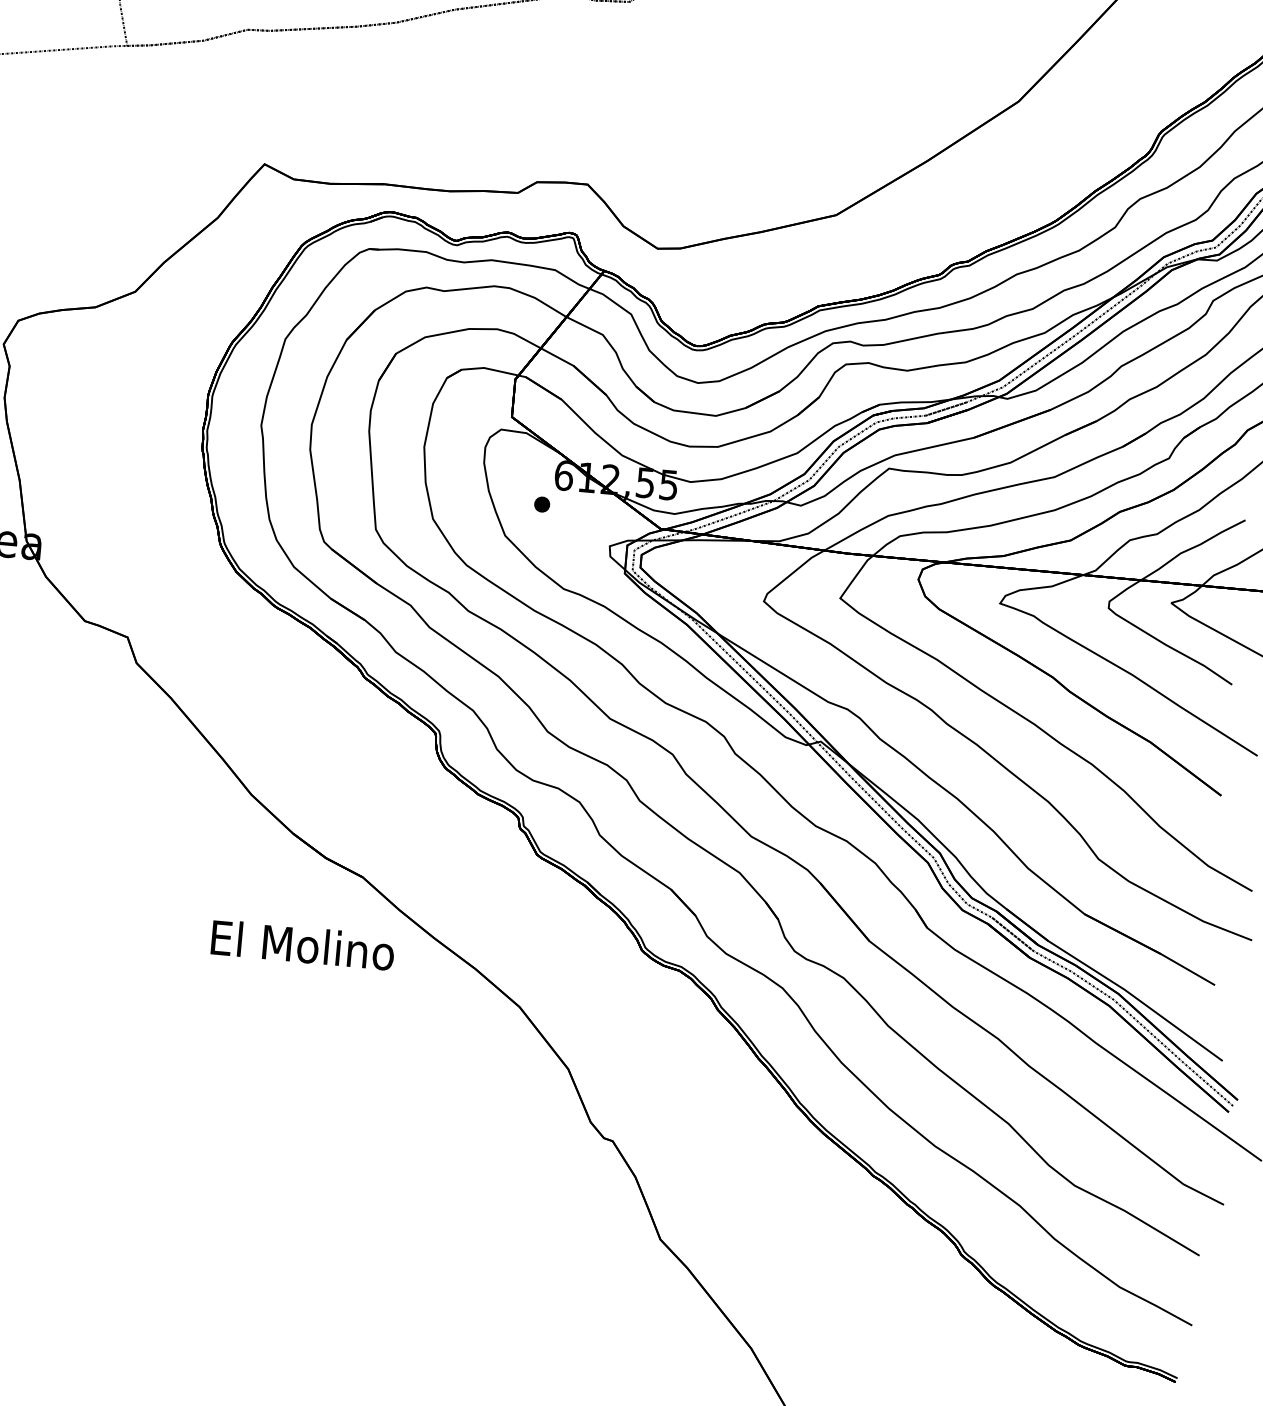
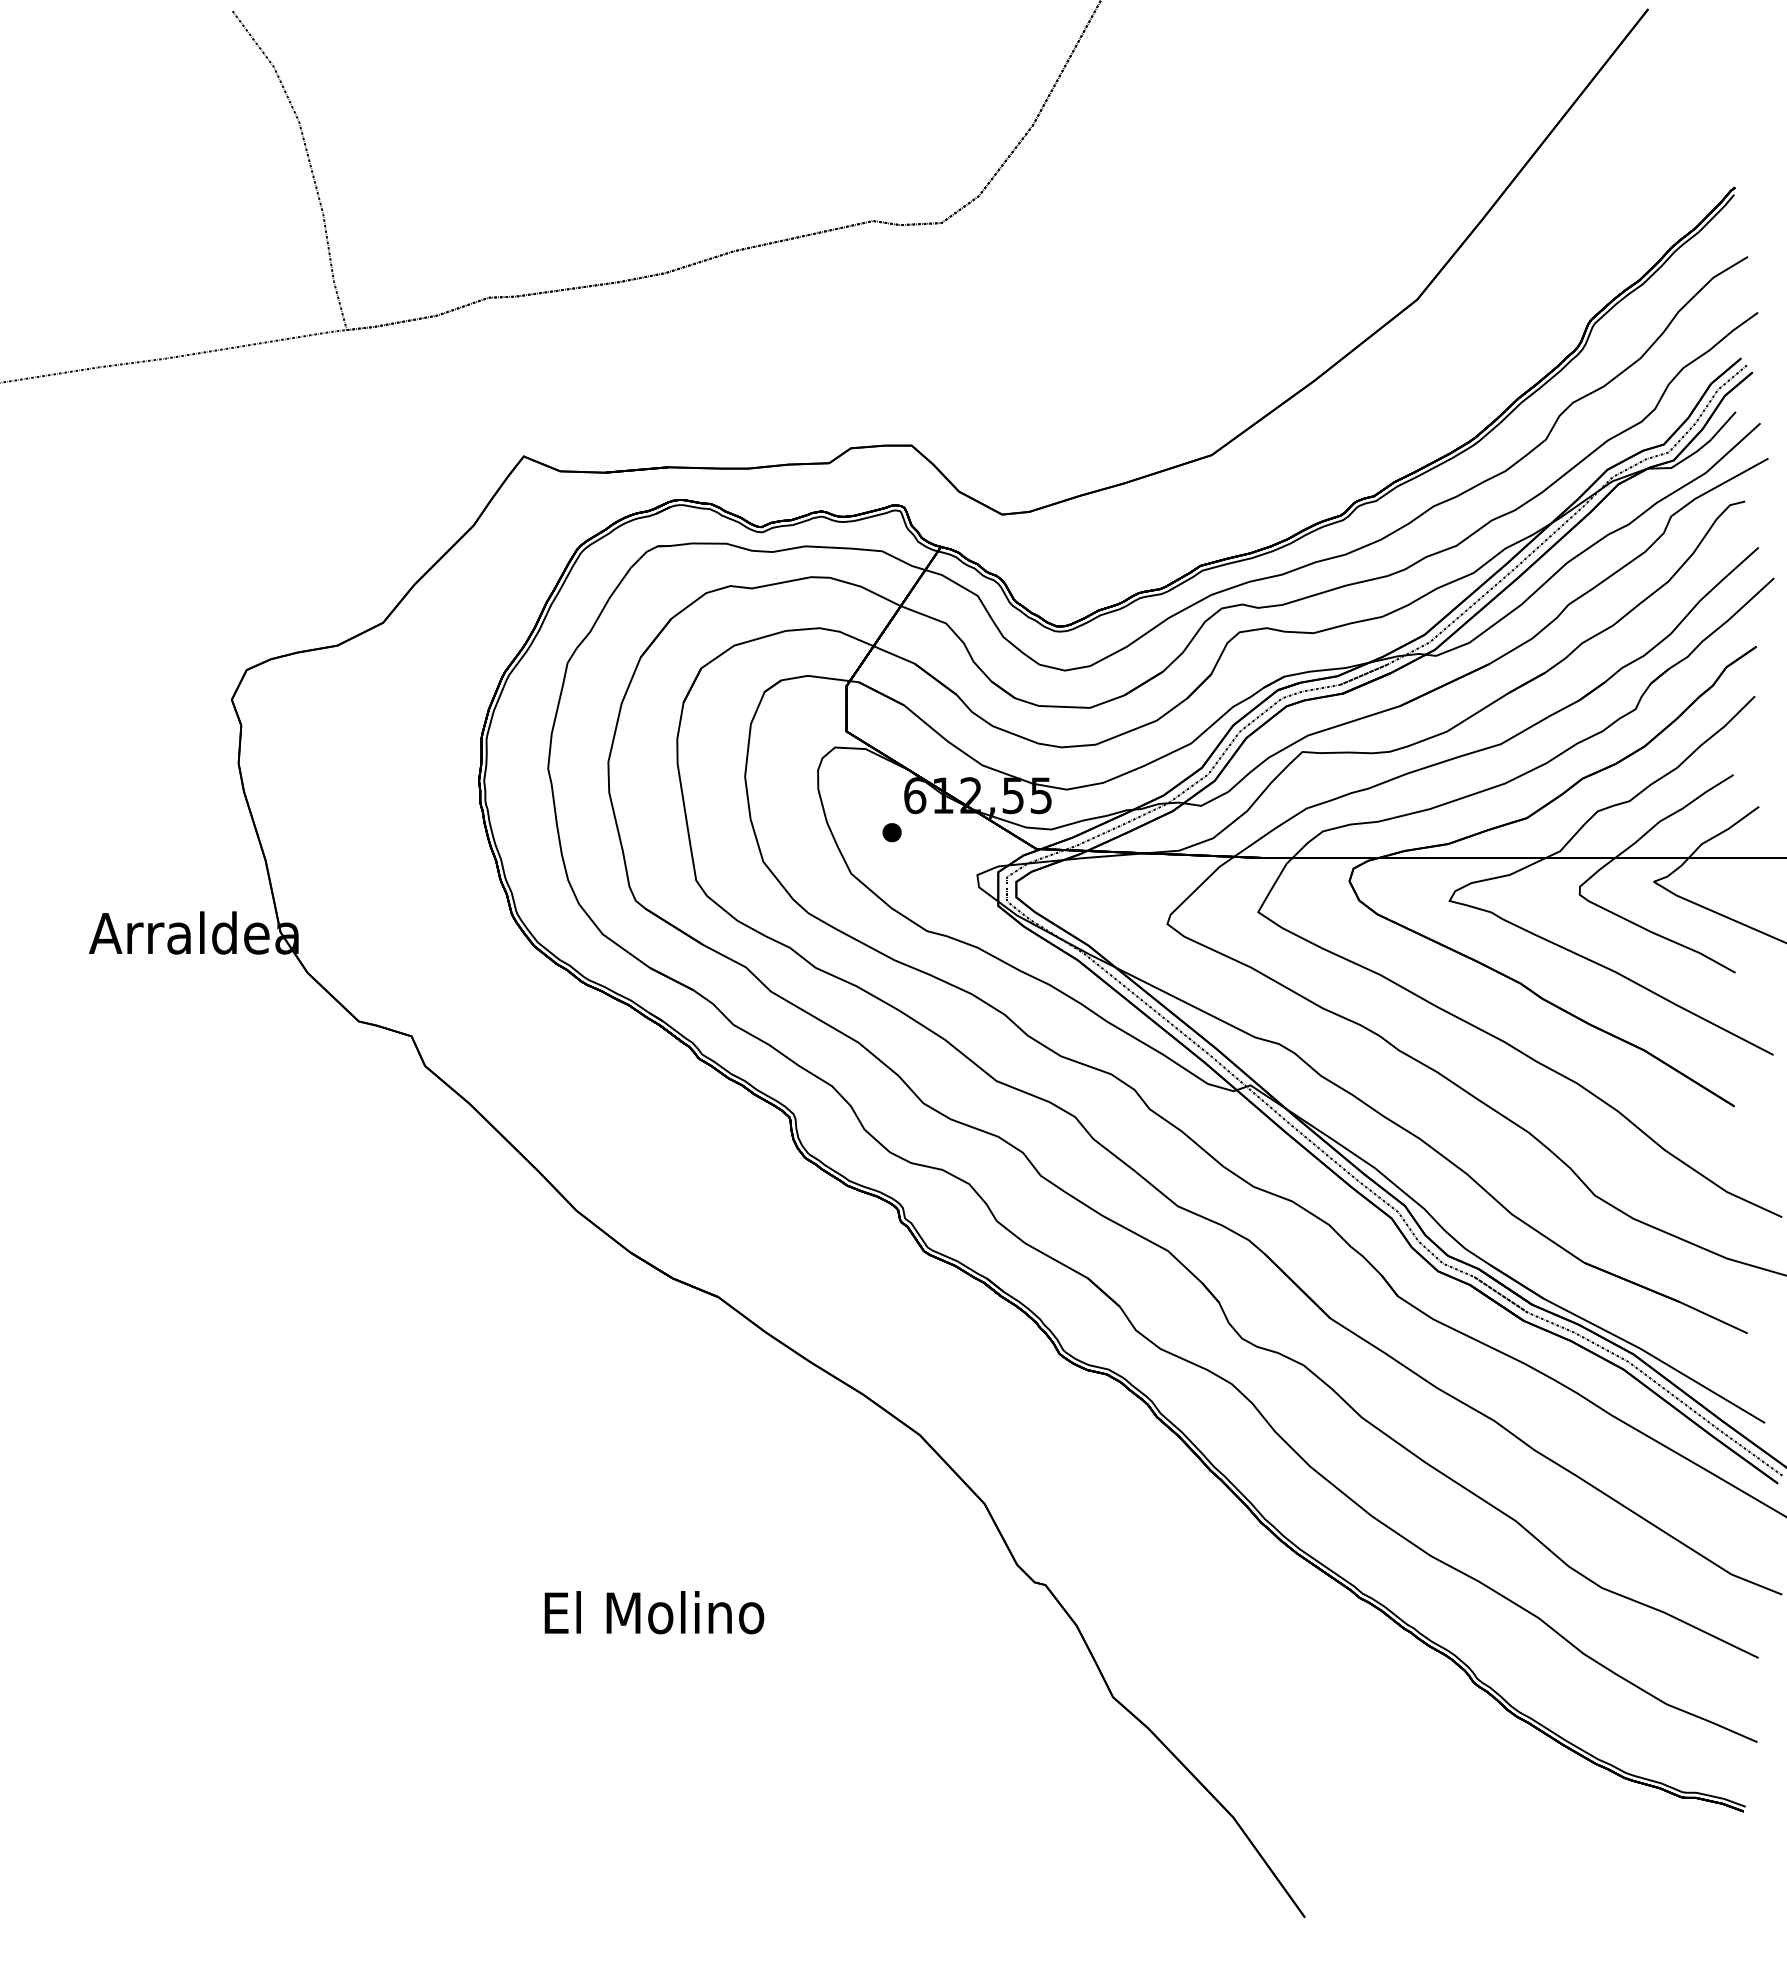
text: (303, 945) -> (654, 1612), moved

